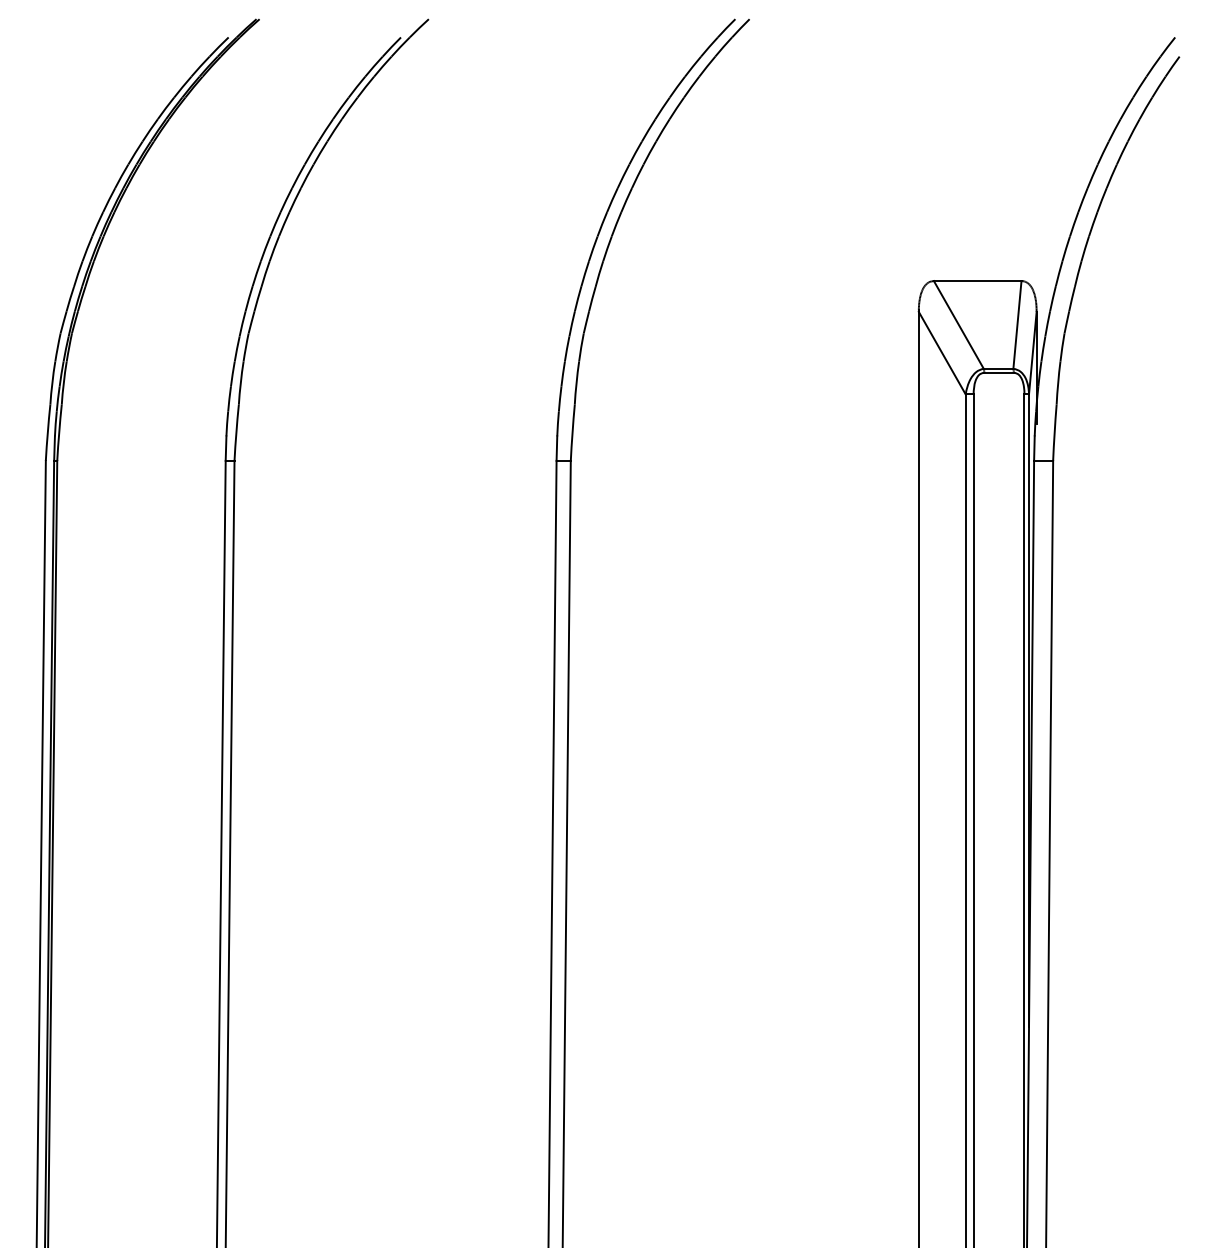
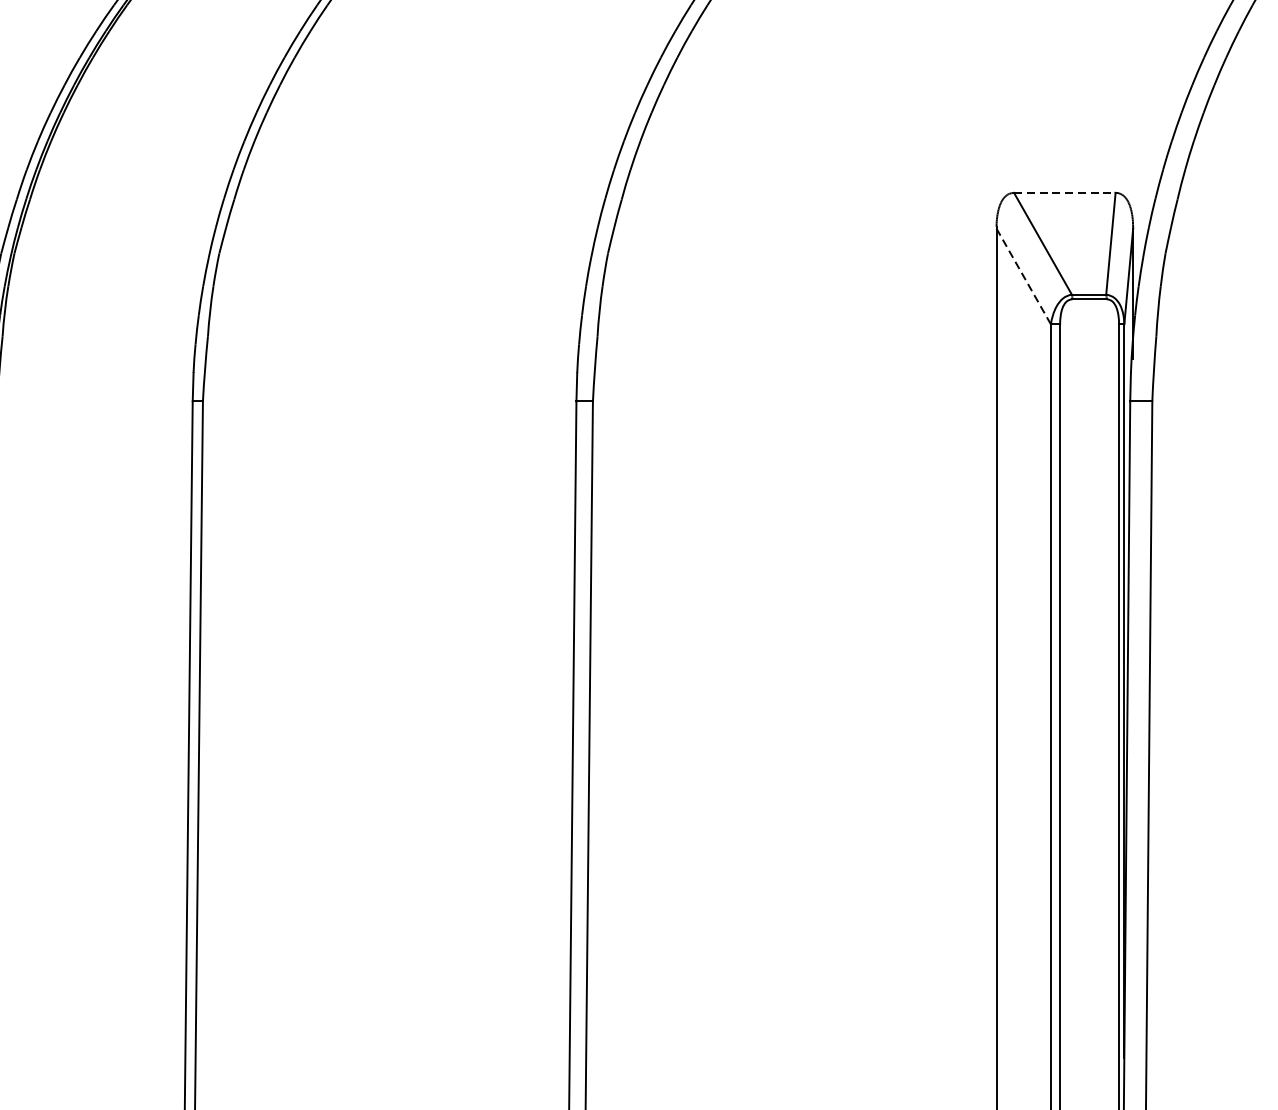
line: (977, 281) -> (1064, 193), solid -> dashed
line: (942, 352) -> (1023, 275), solid -> dashed

